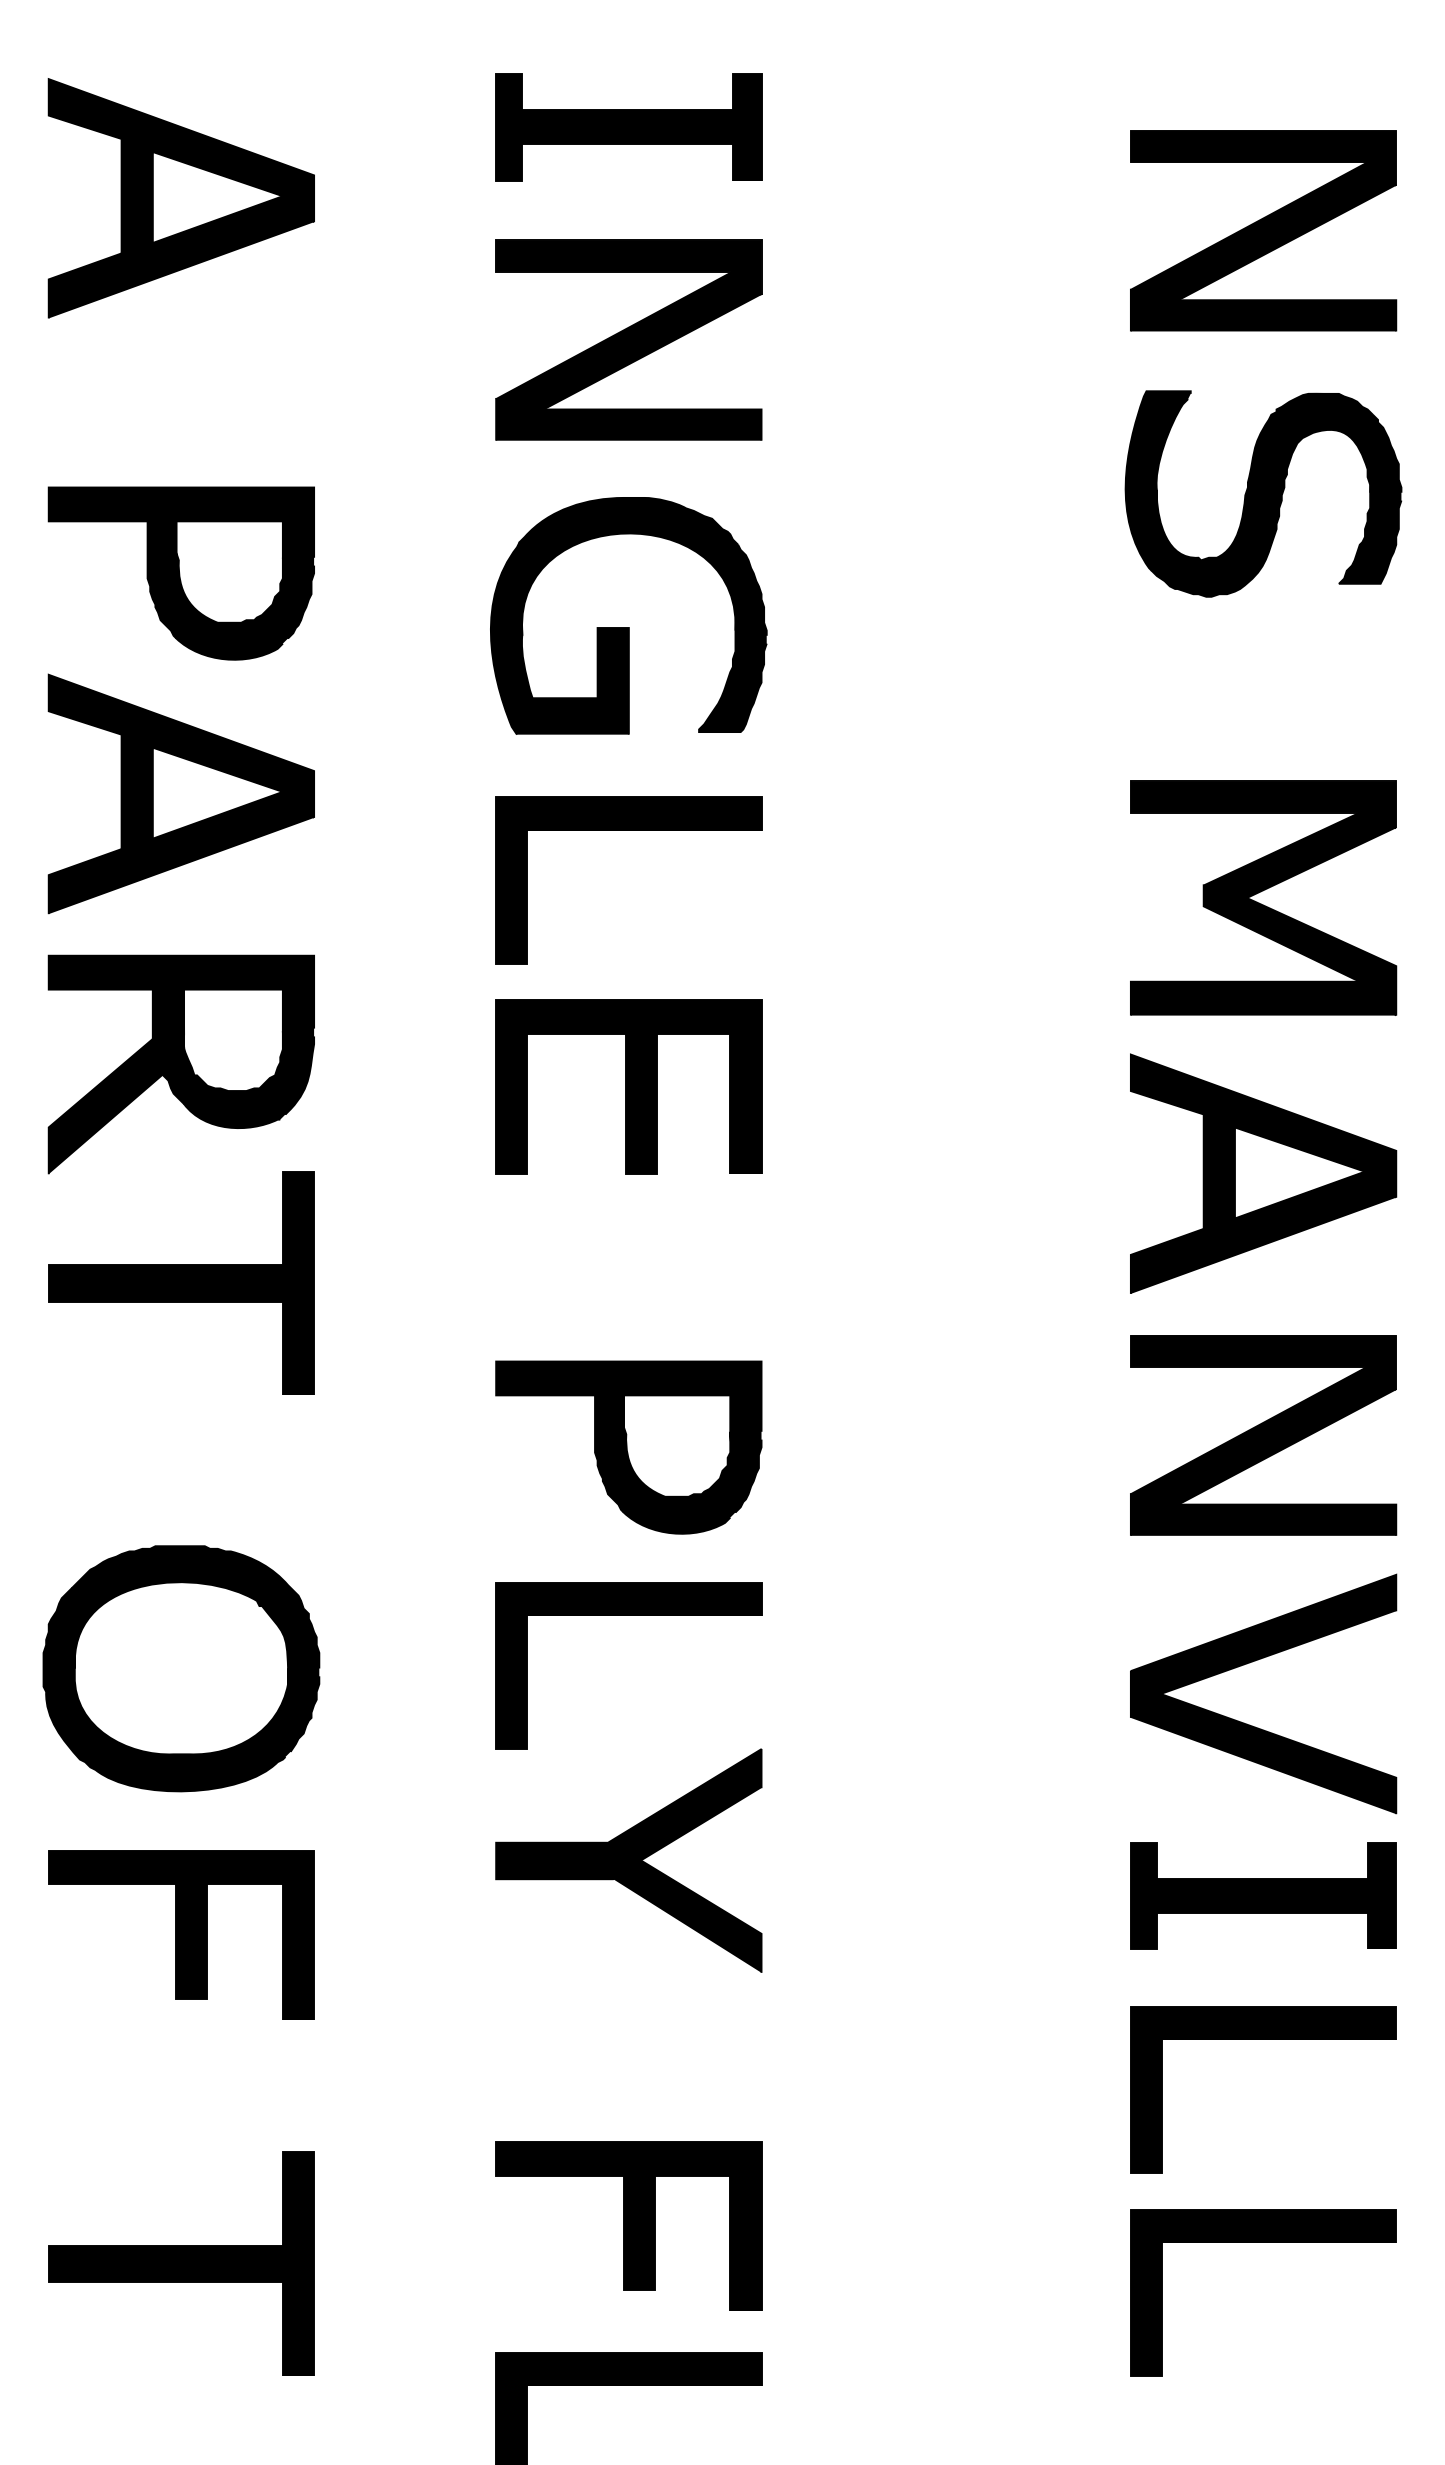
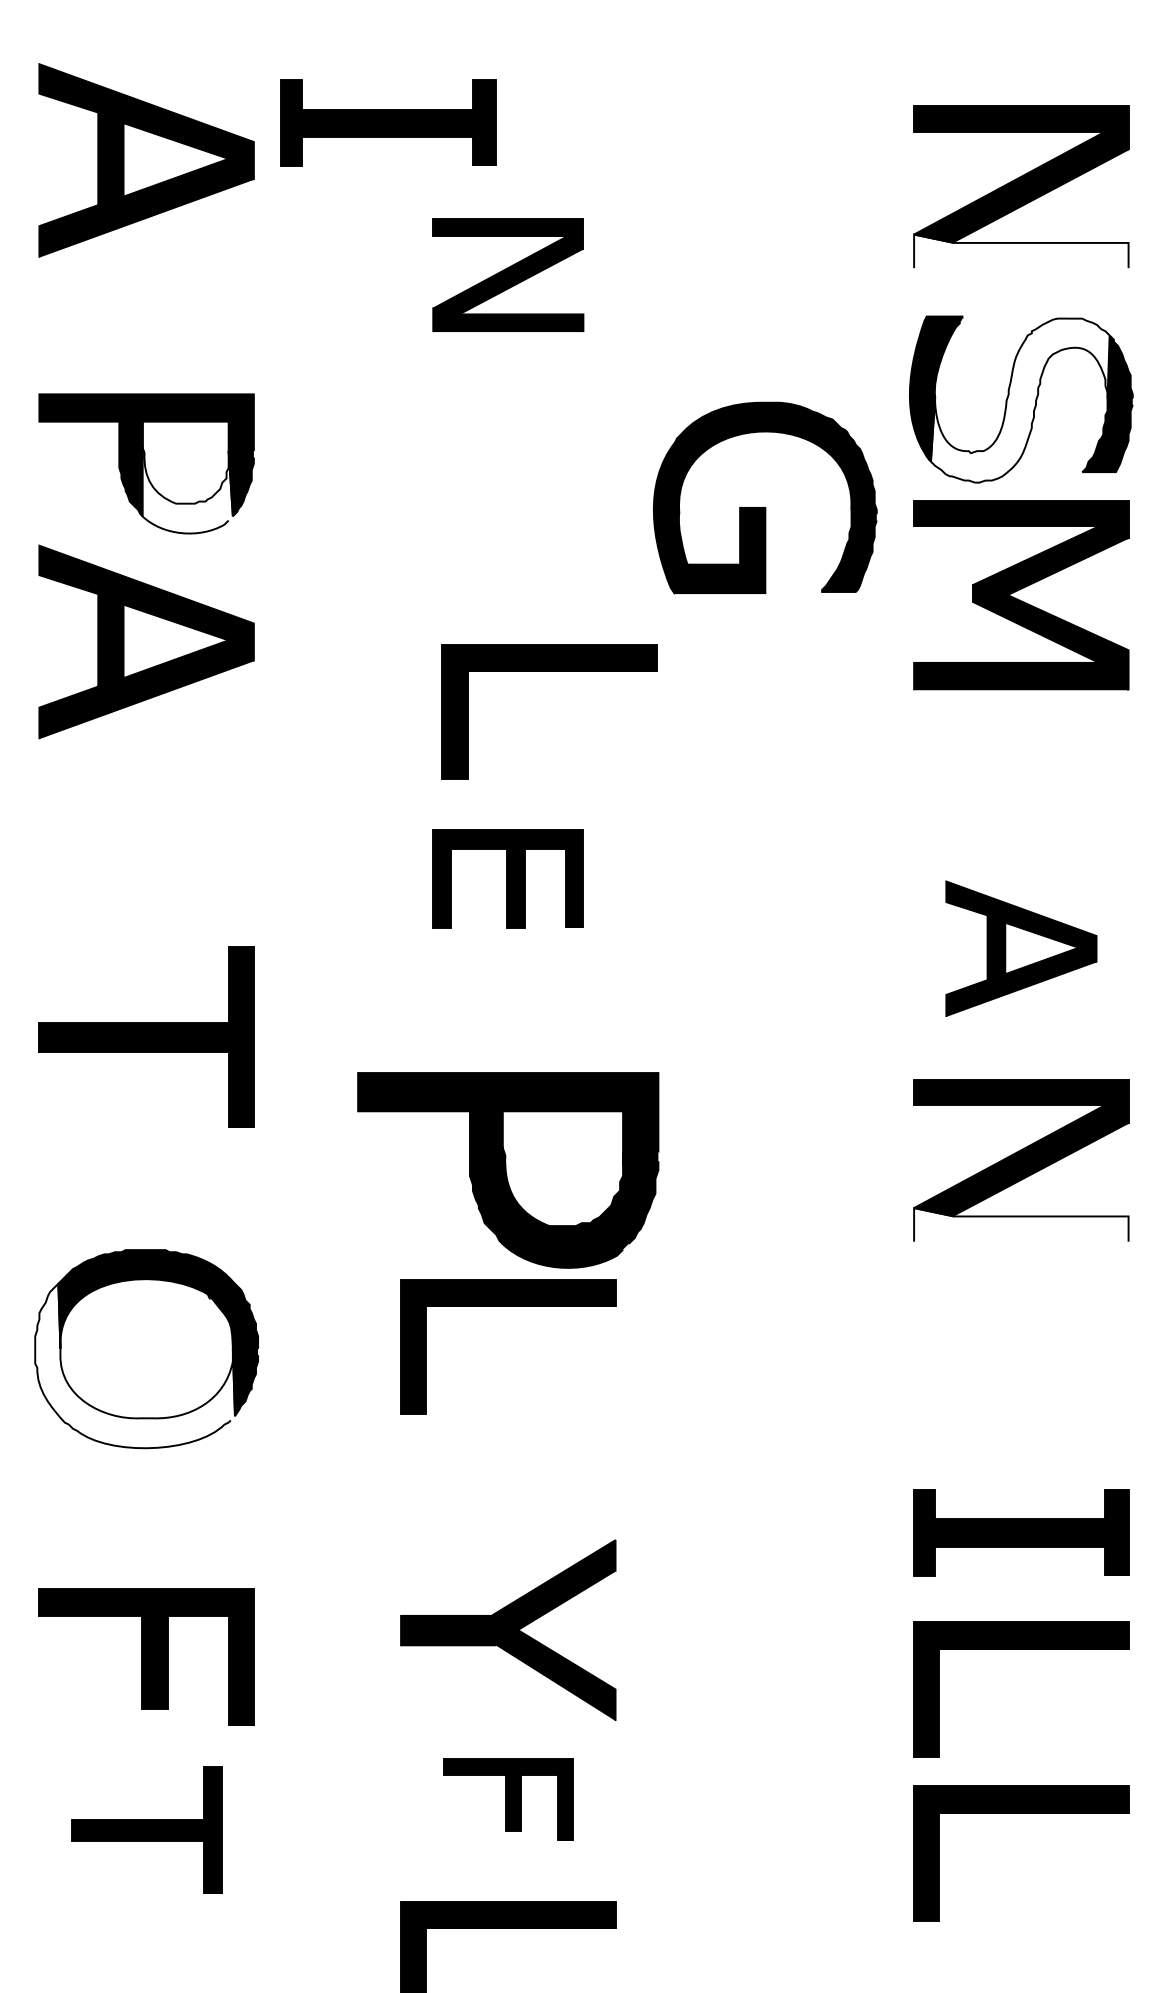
part: (628, 127) -> (388, 123), moved
fill: (1263, 310) -> (1021, 251), removed
part: (628, 339) -> (508, 274), size x0.7
fill: (1261, 494) -> (1019, 399), removed
fill: (232, 590) -> (187, 477), removed
part: (628, 627) -> (765, 507), moved
part: (628, 830) -> (549, 671), moved
part: (1263, 897) -> (1021, 594), moved
part: (180, 1064) -> (145, 860), removed
part: (628, 1086) -> (508, 878), size x0.7
part: (1263, 1173) -> (1021, 948), size x0.7
part: (628, 1447) -> (508, 1170), size x1.4
fill: (1263, 1514) -> (1021, 1224), removed
part: (1252, 1662) -> (1012, 1344), removed
fill: (166, 1689) -> (134, 1365), removed
part: (628, 1860) -> (508, 1630), moved
part: (181, 1934) -> (146, 1656), moved
part: (628, 2225) -> (508, 1799), size x0.6
part: (181, 2263) -> (146, 1829), size x0.7

